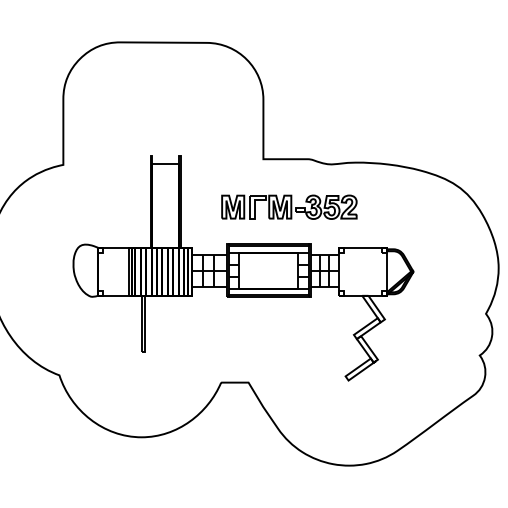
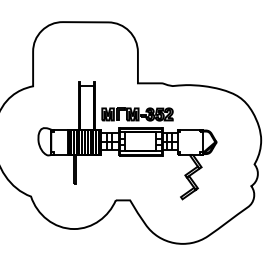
part: (289, 207) -> (137, 114), moved

